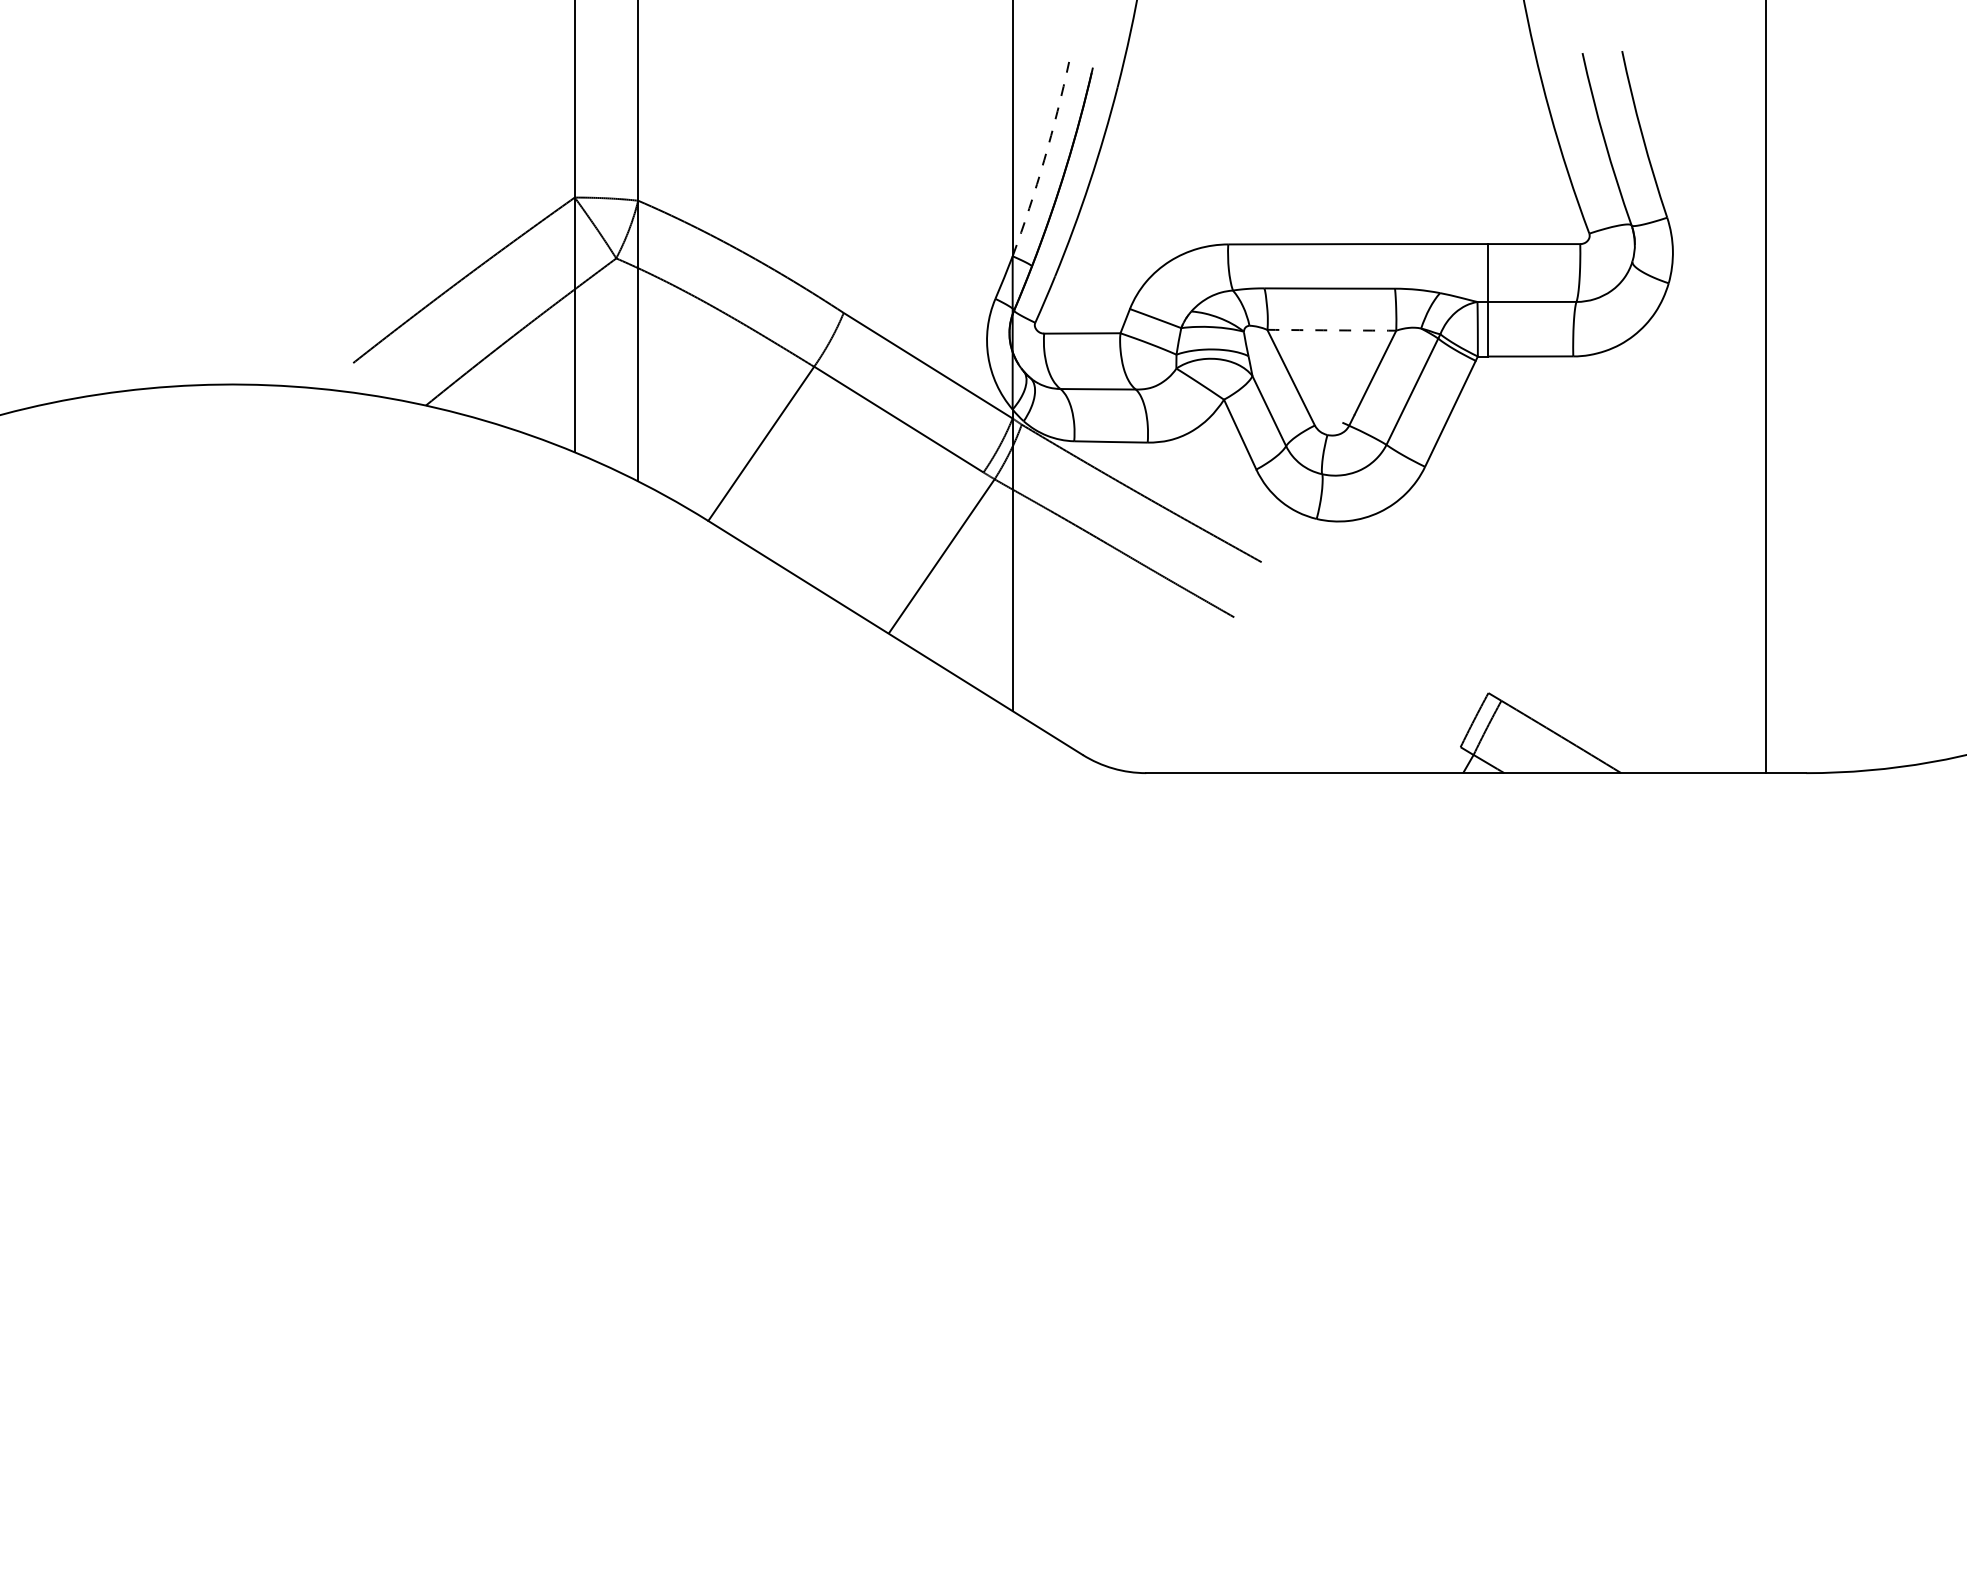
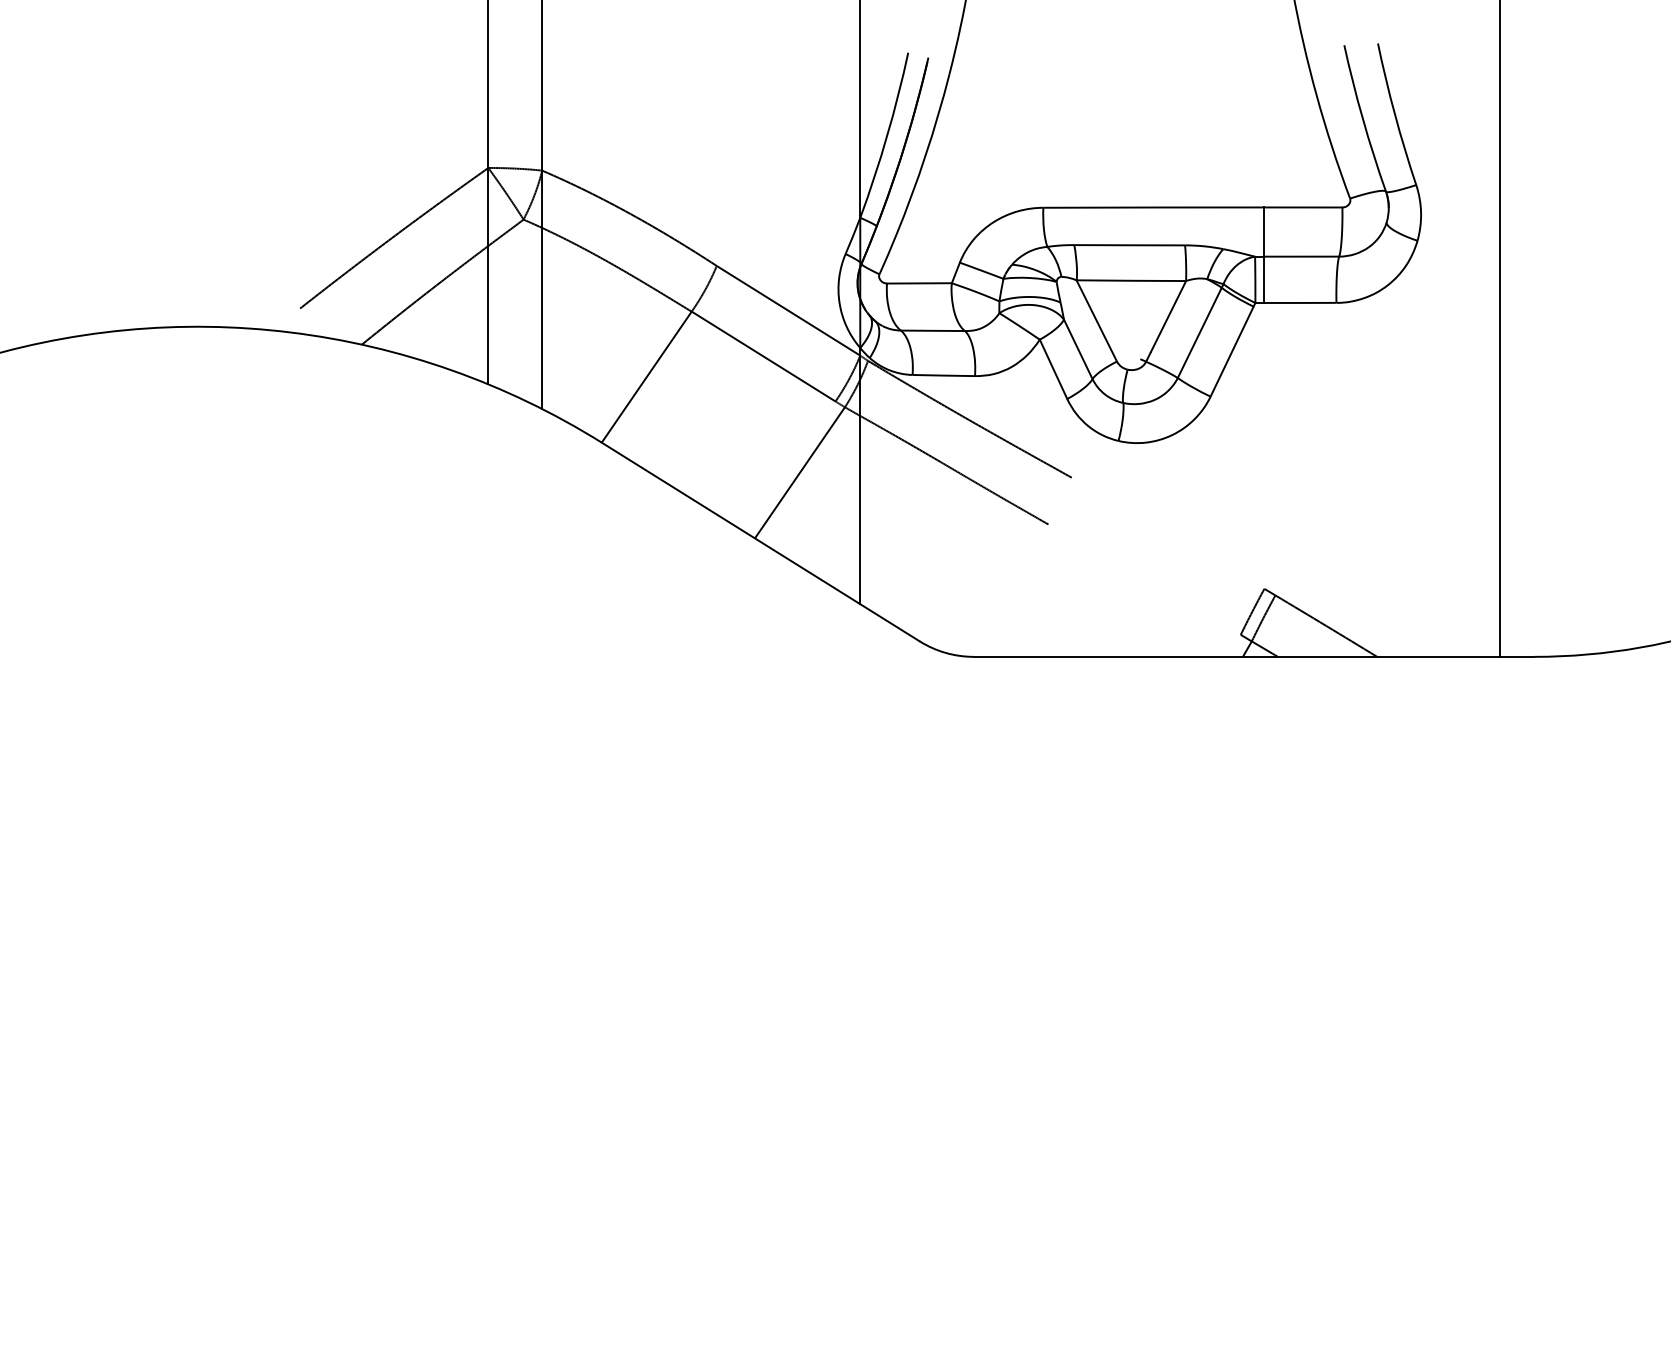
arc: (1044, 160) -> (887, 136), dashed -> solid
arc: (1331, 330) -> (1131, 280), dashed -> solid

